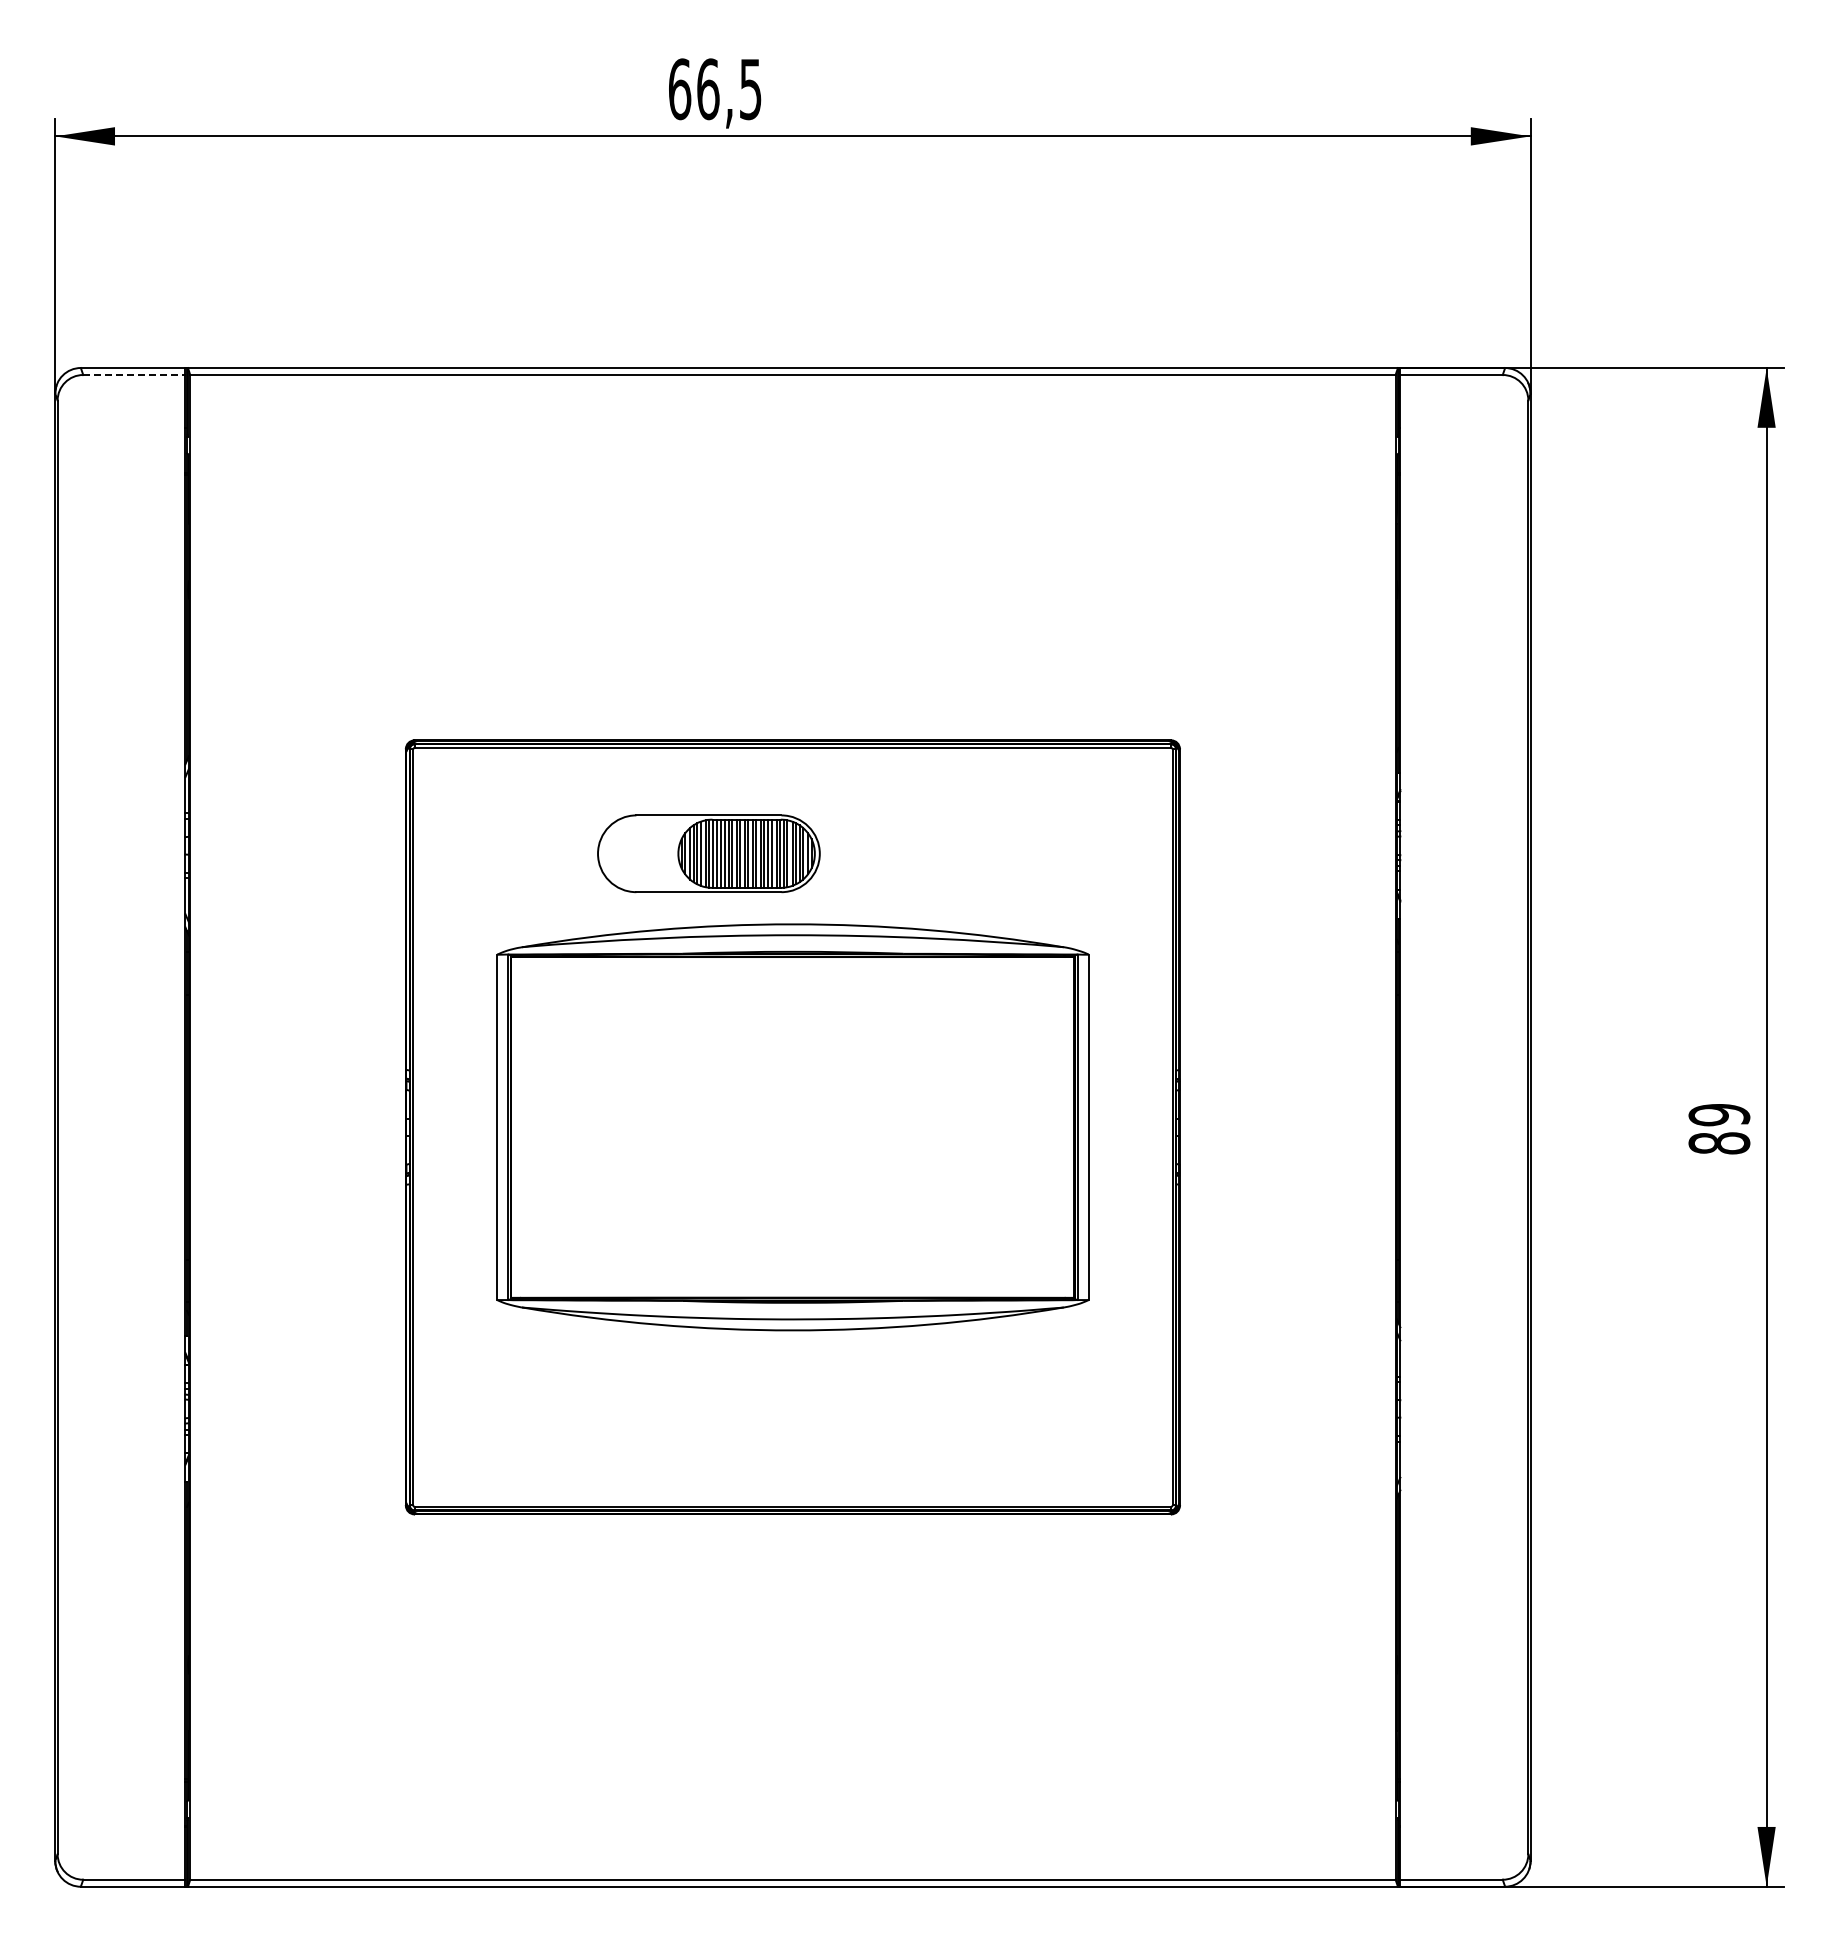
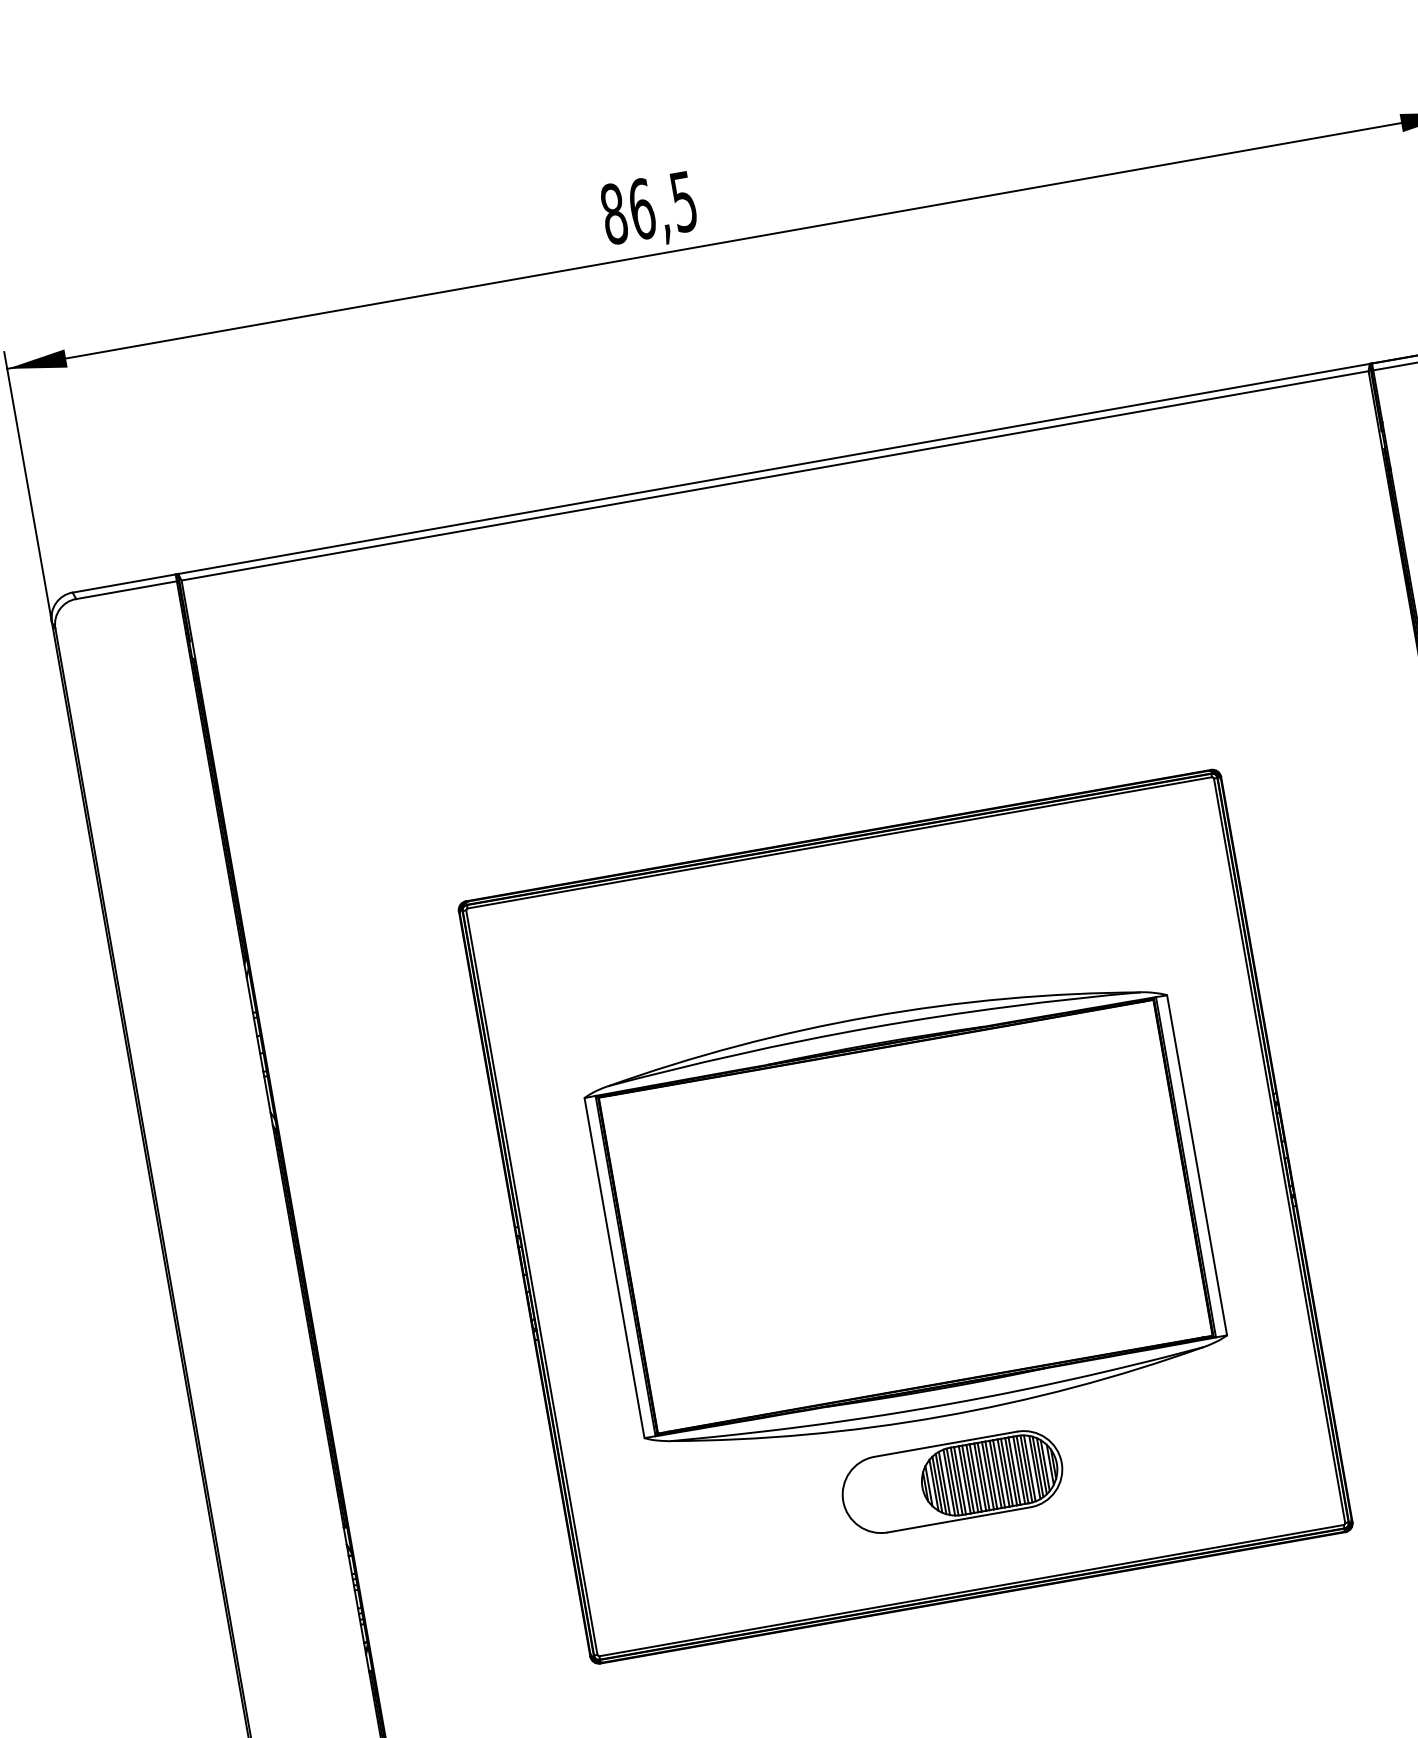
text: (679, 89) -> (613, 214), 66,5 -> 86,5
line: (134, 375) -> (126, 590), dashed -> solid
part: (708, 853) -> (952, 1481), moved

